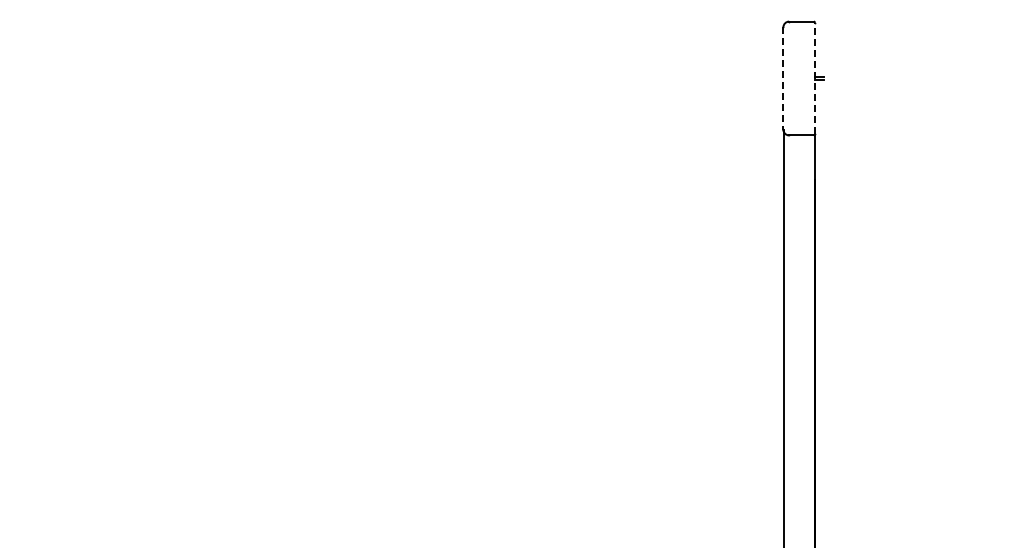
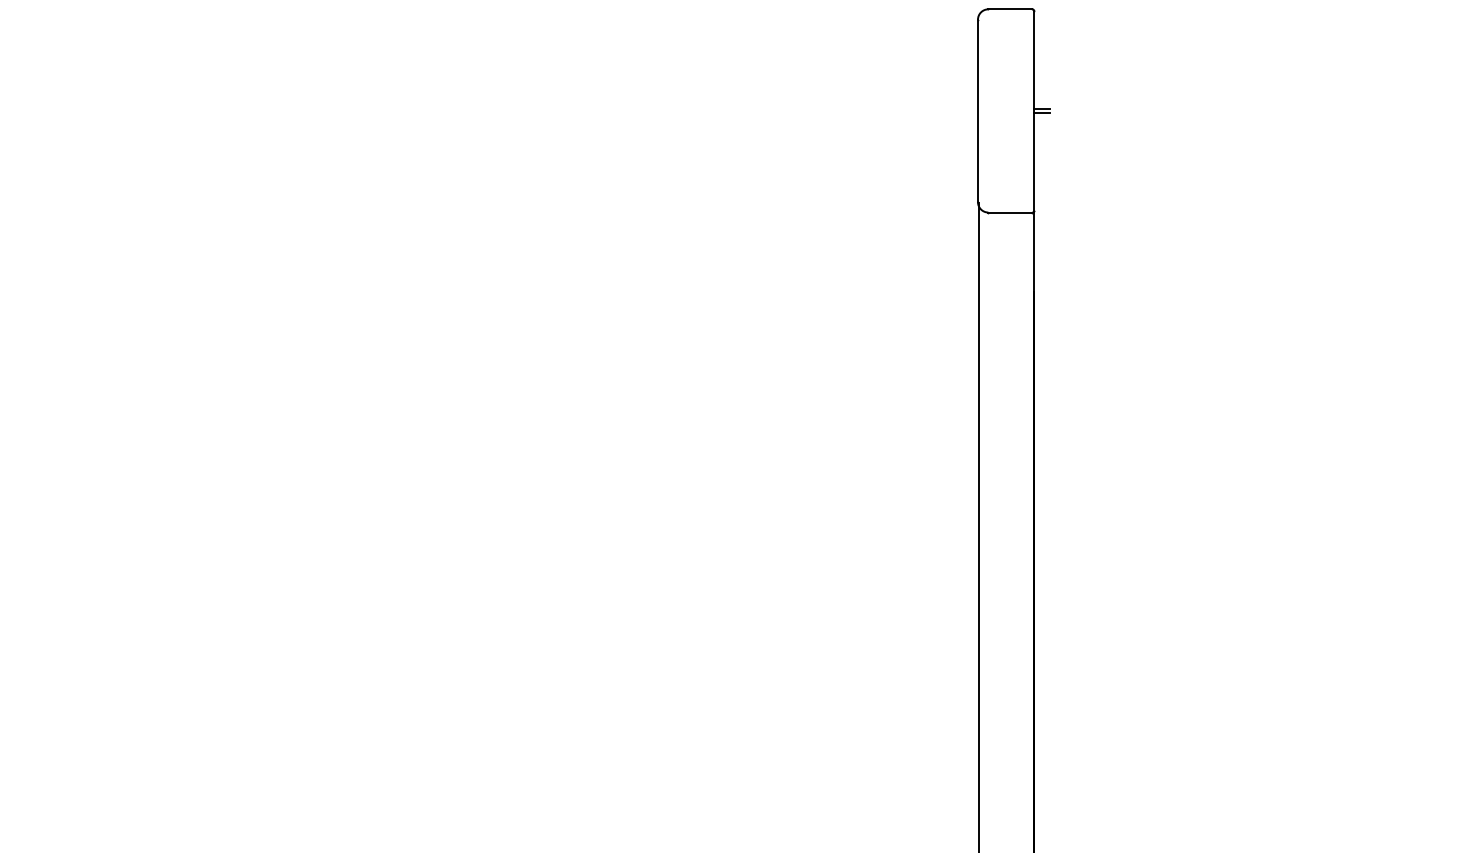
line: (814, 78) -> (1033, 110), dashed -> solid
line: (783, 79) -> (978, 112), dashed -> solid

